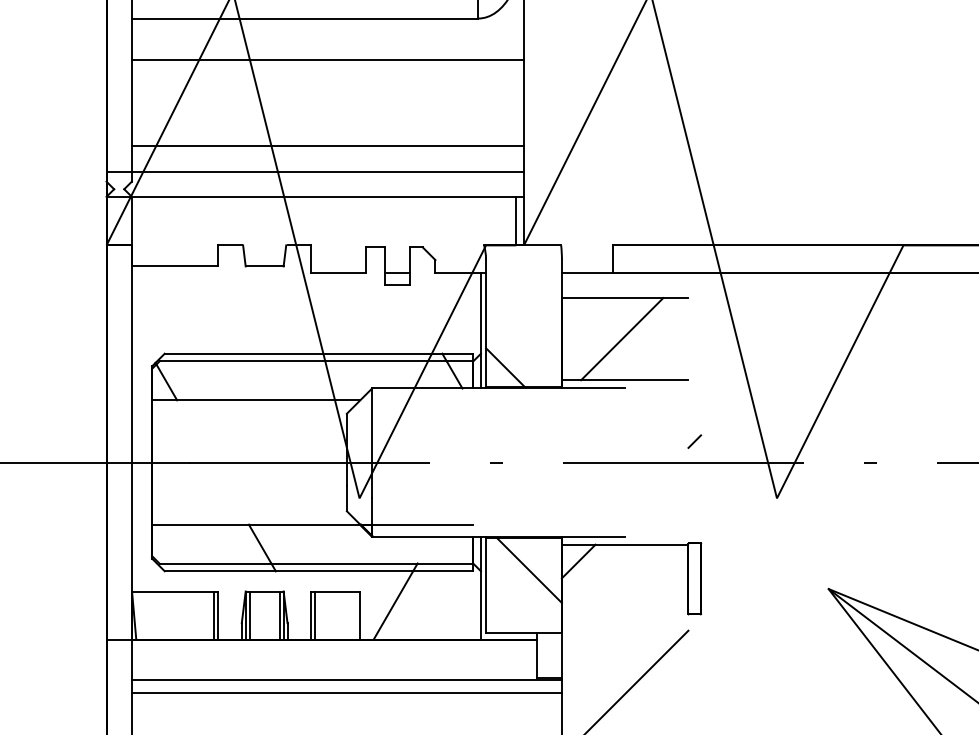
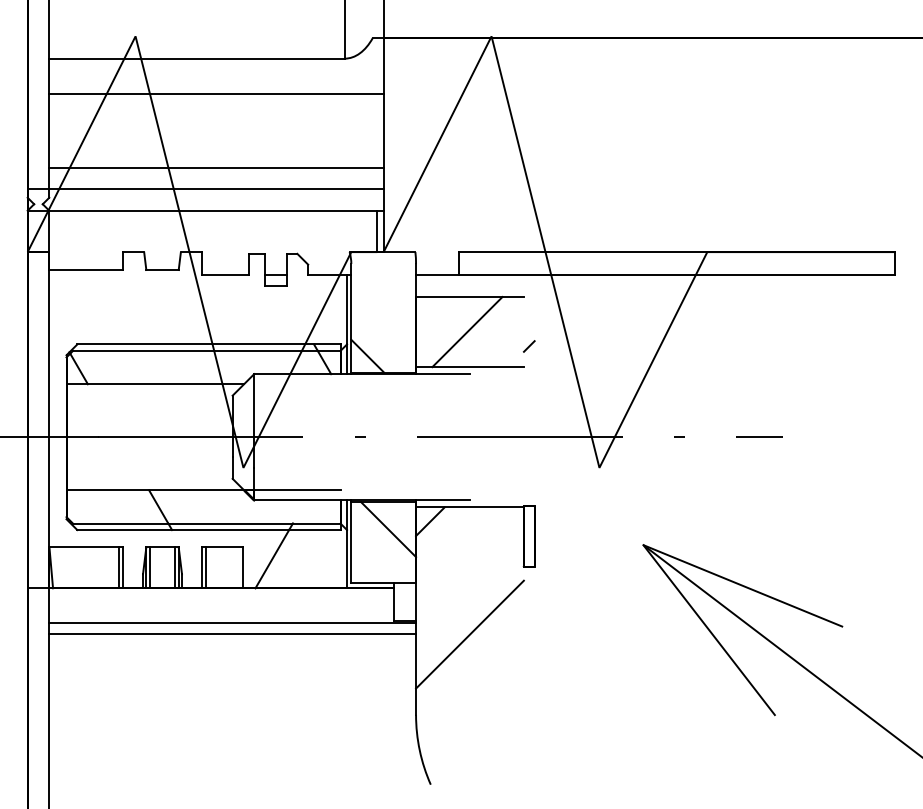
line: (693, 441) -> (528, 346), moved

